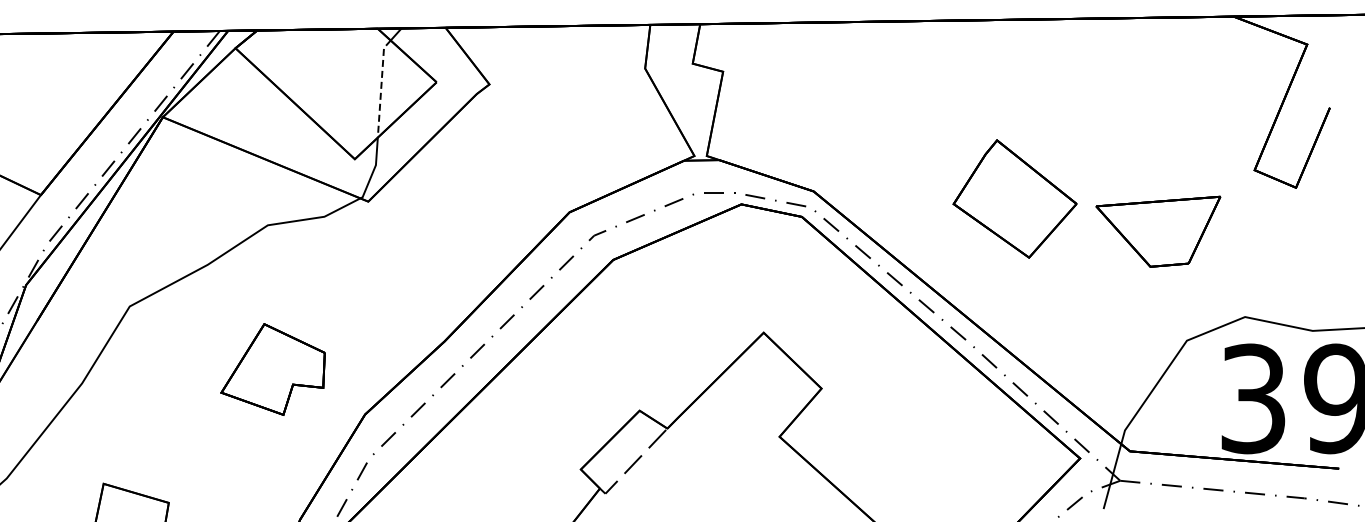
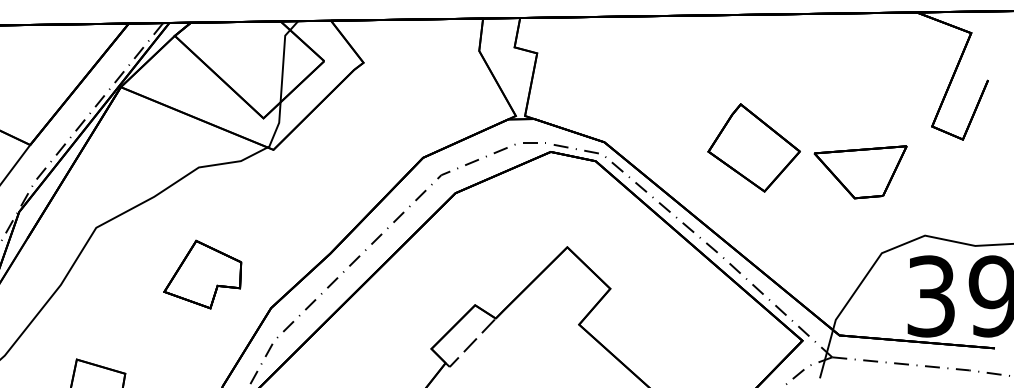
line: (381, 86) -> (283, 64), dashed -> solid

